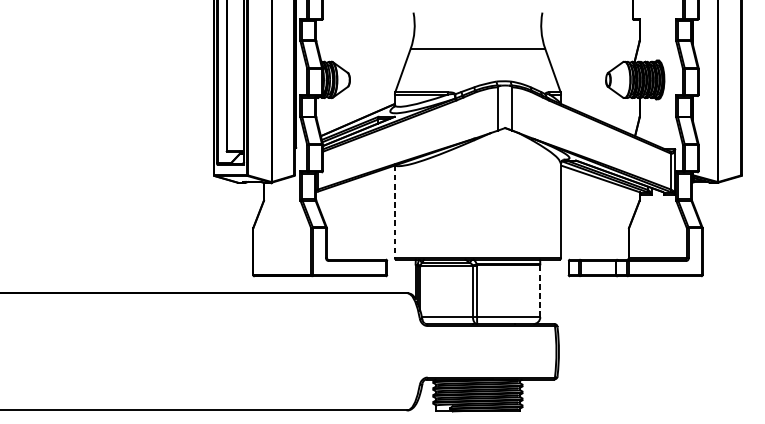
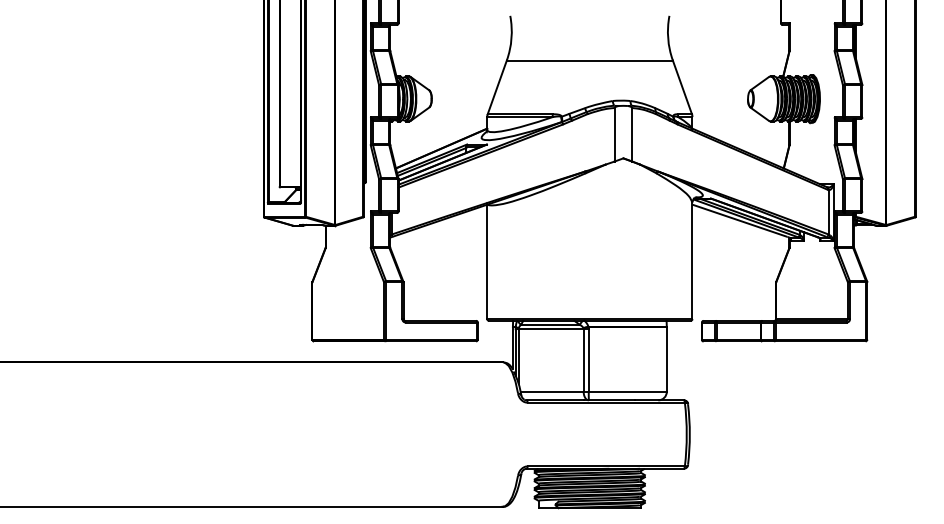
line: (395, 212) -> (487, 262), dashed -> solid
line: (540, 290) -> (666, 358), dashed -> solid

